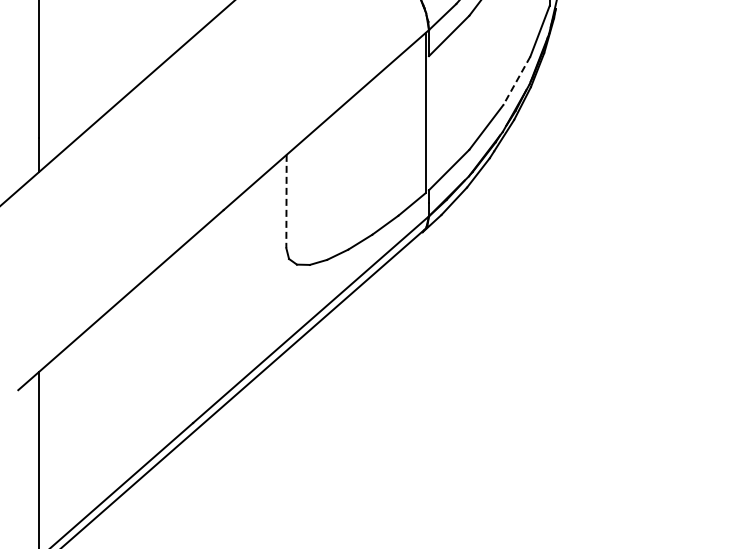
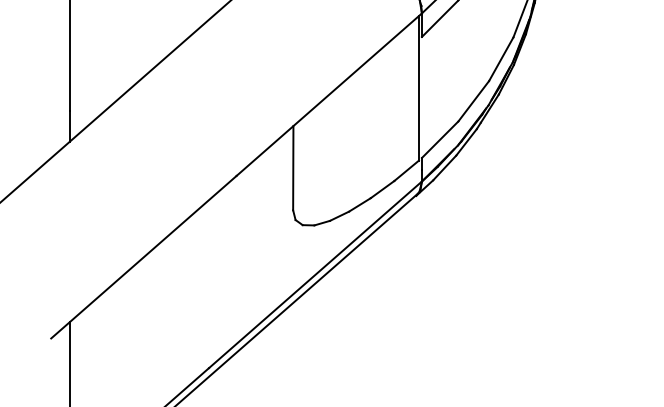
line: (516, 80) -> (500, 58), dashed -> solid
line: (286, 201) -> (293, 168), dashed -> solid

